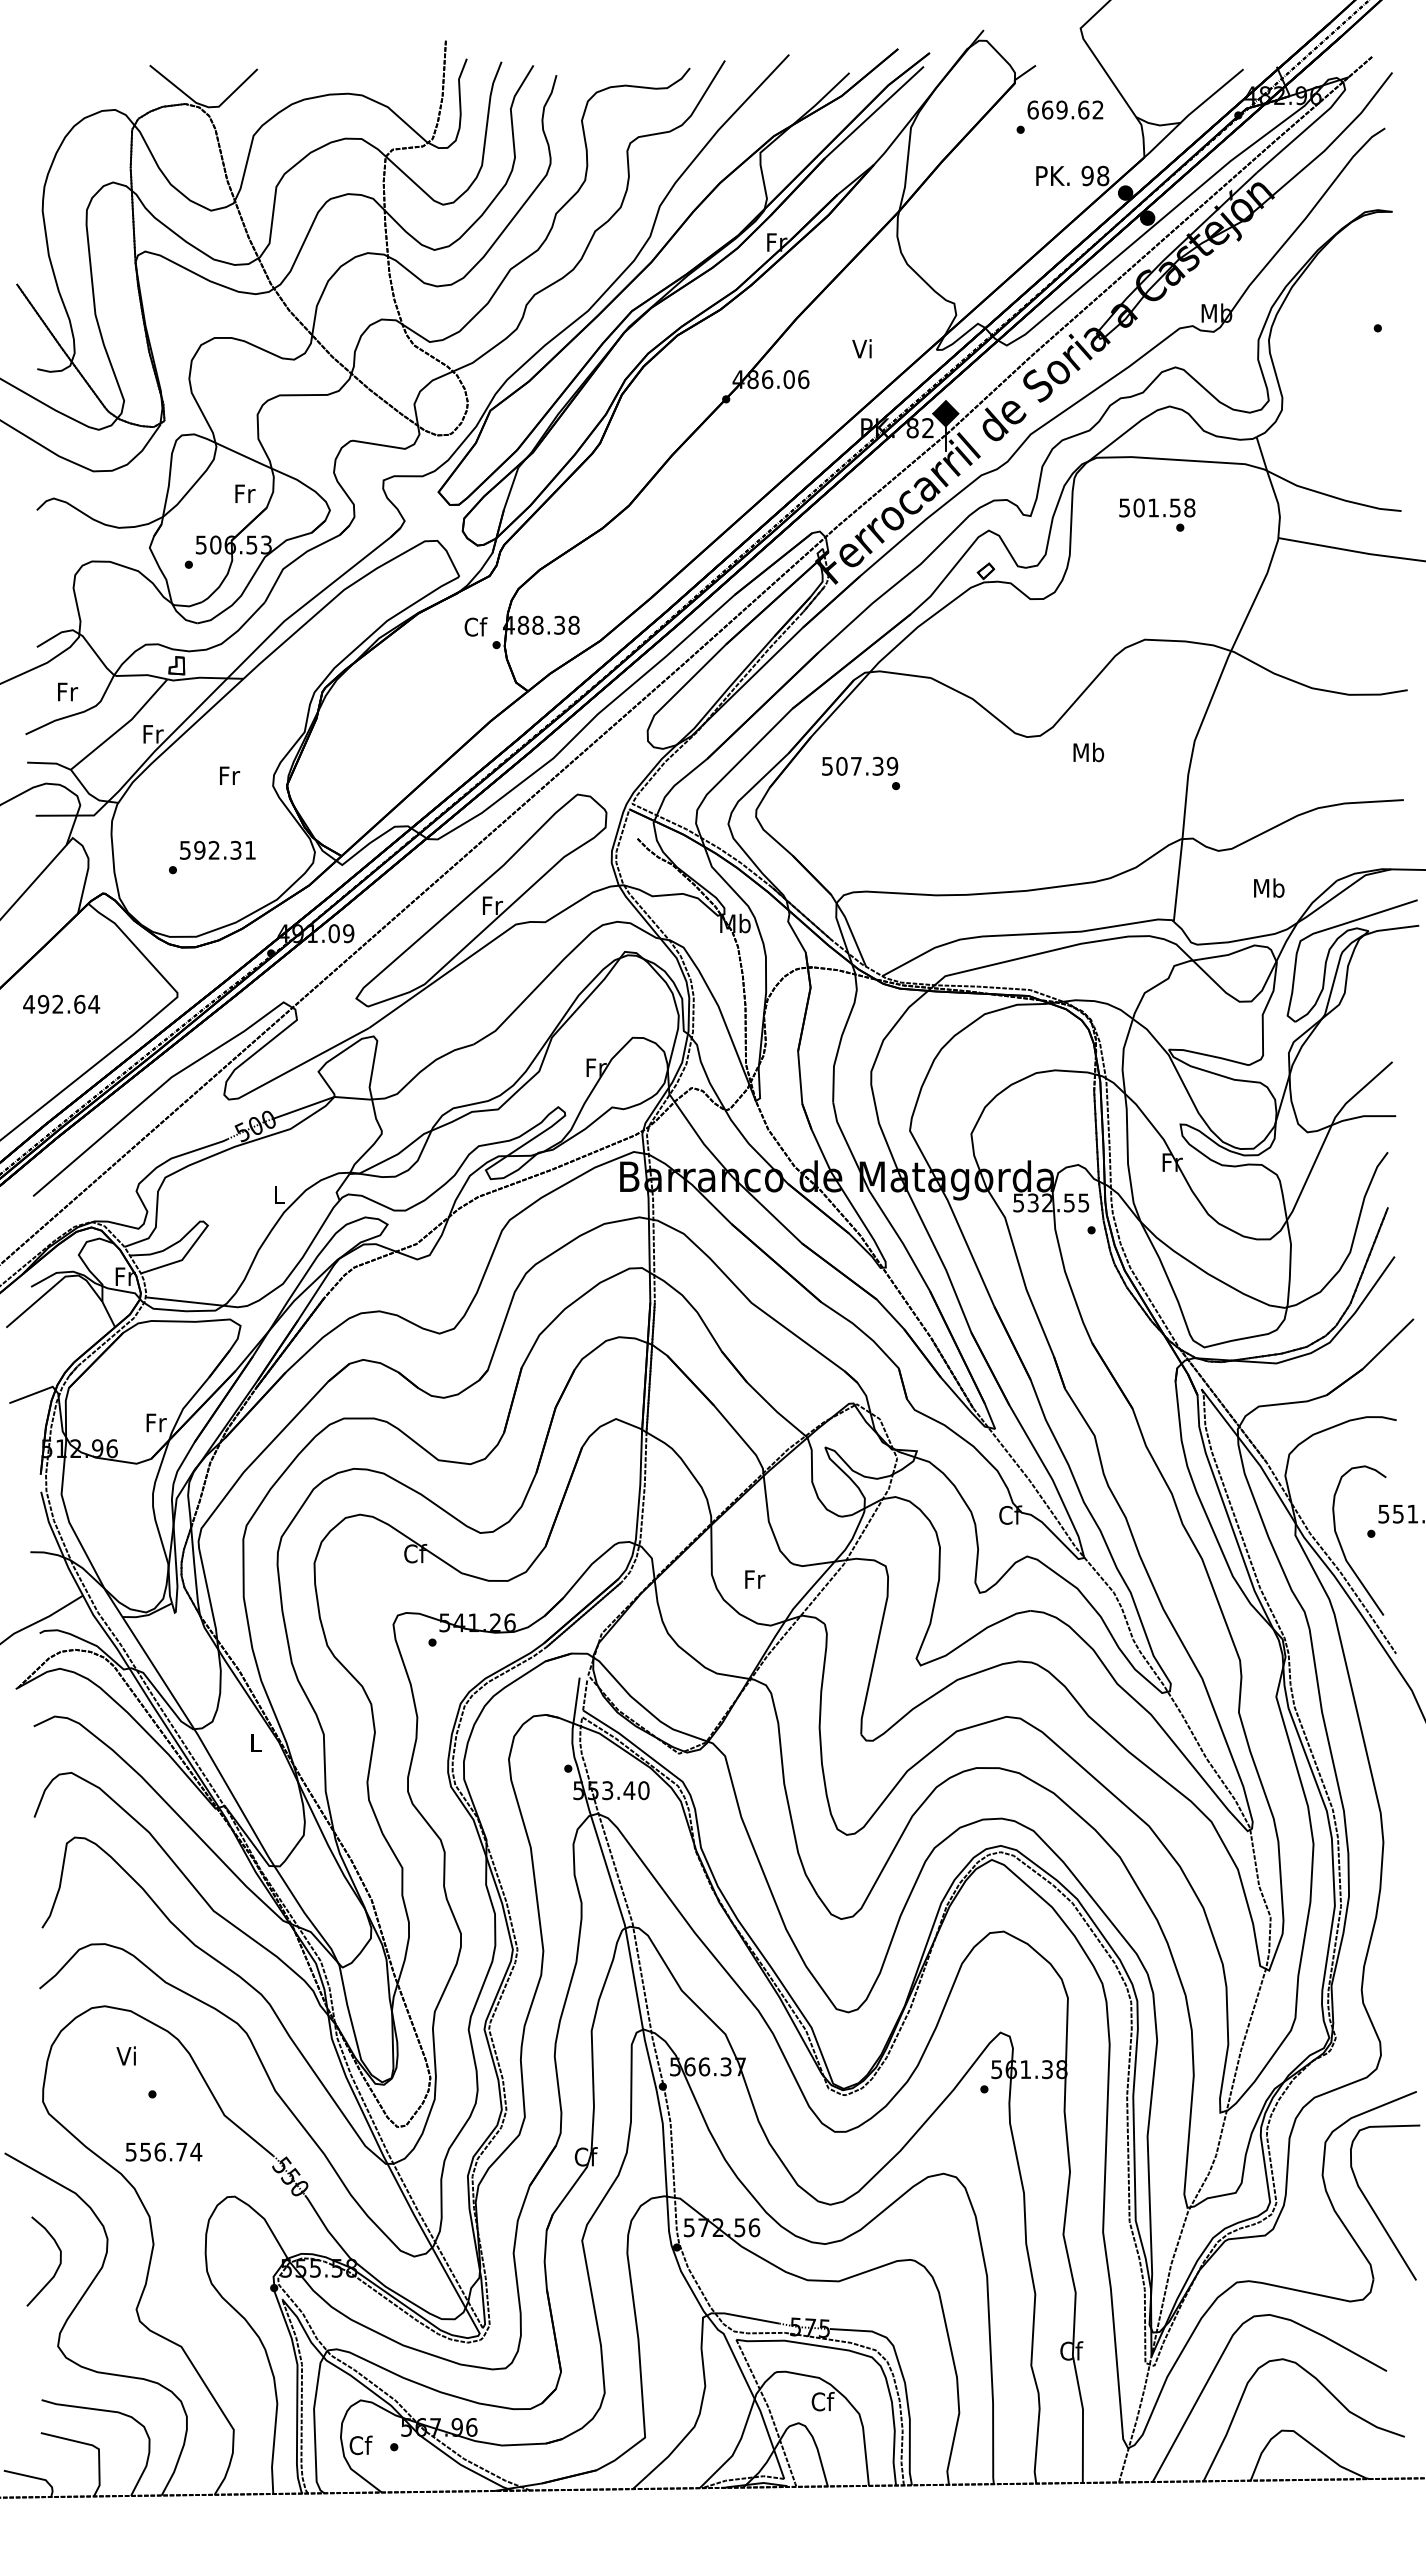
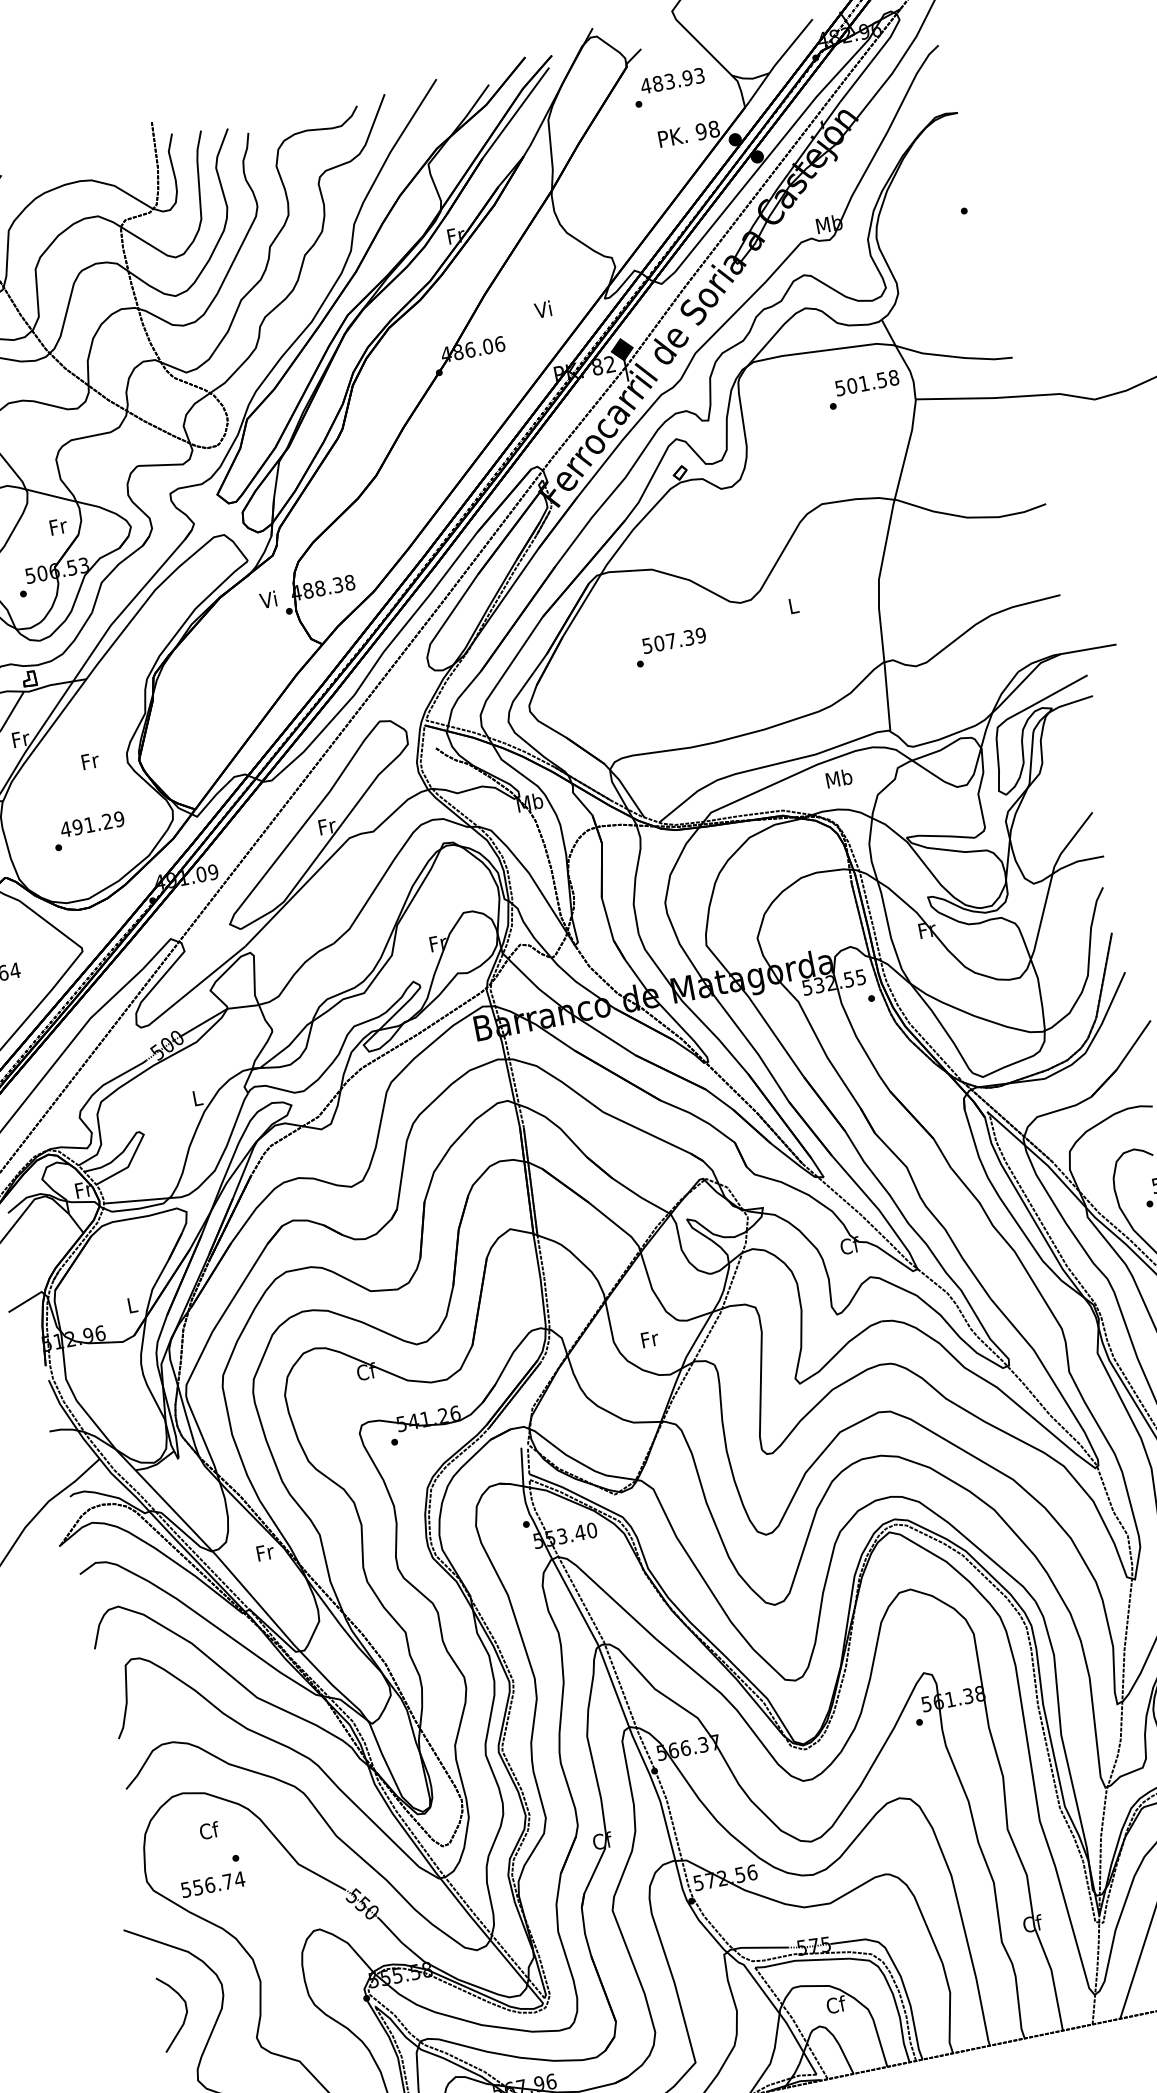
text: (1065, 109) -> (672, 80), 669.62 -> 483.93
text: (1157, 507) -> (867, 382), moved
text: (475, 626) -> (269, 599), Cf -> Vi
text: (1088, 752) -> (793, 605), Mb -> L
text: (860, 765) -> (674, 639), moved
text: (217, 849) -> (92, 823), 592.31 -> 491.29
text: (1269, 887) -> (839, 777), moved
text: (156, 1422) -> (132, 1304), Fr -> L
text: (256, 1742) -> (265, 1552), L -> Fr
text: (127, 2055) -> (209, 1830), Vi -> Cf
text: (163, 2151) -> (212, 1884), moved

